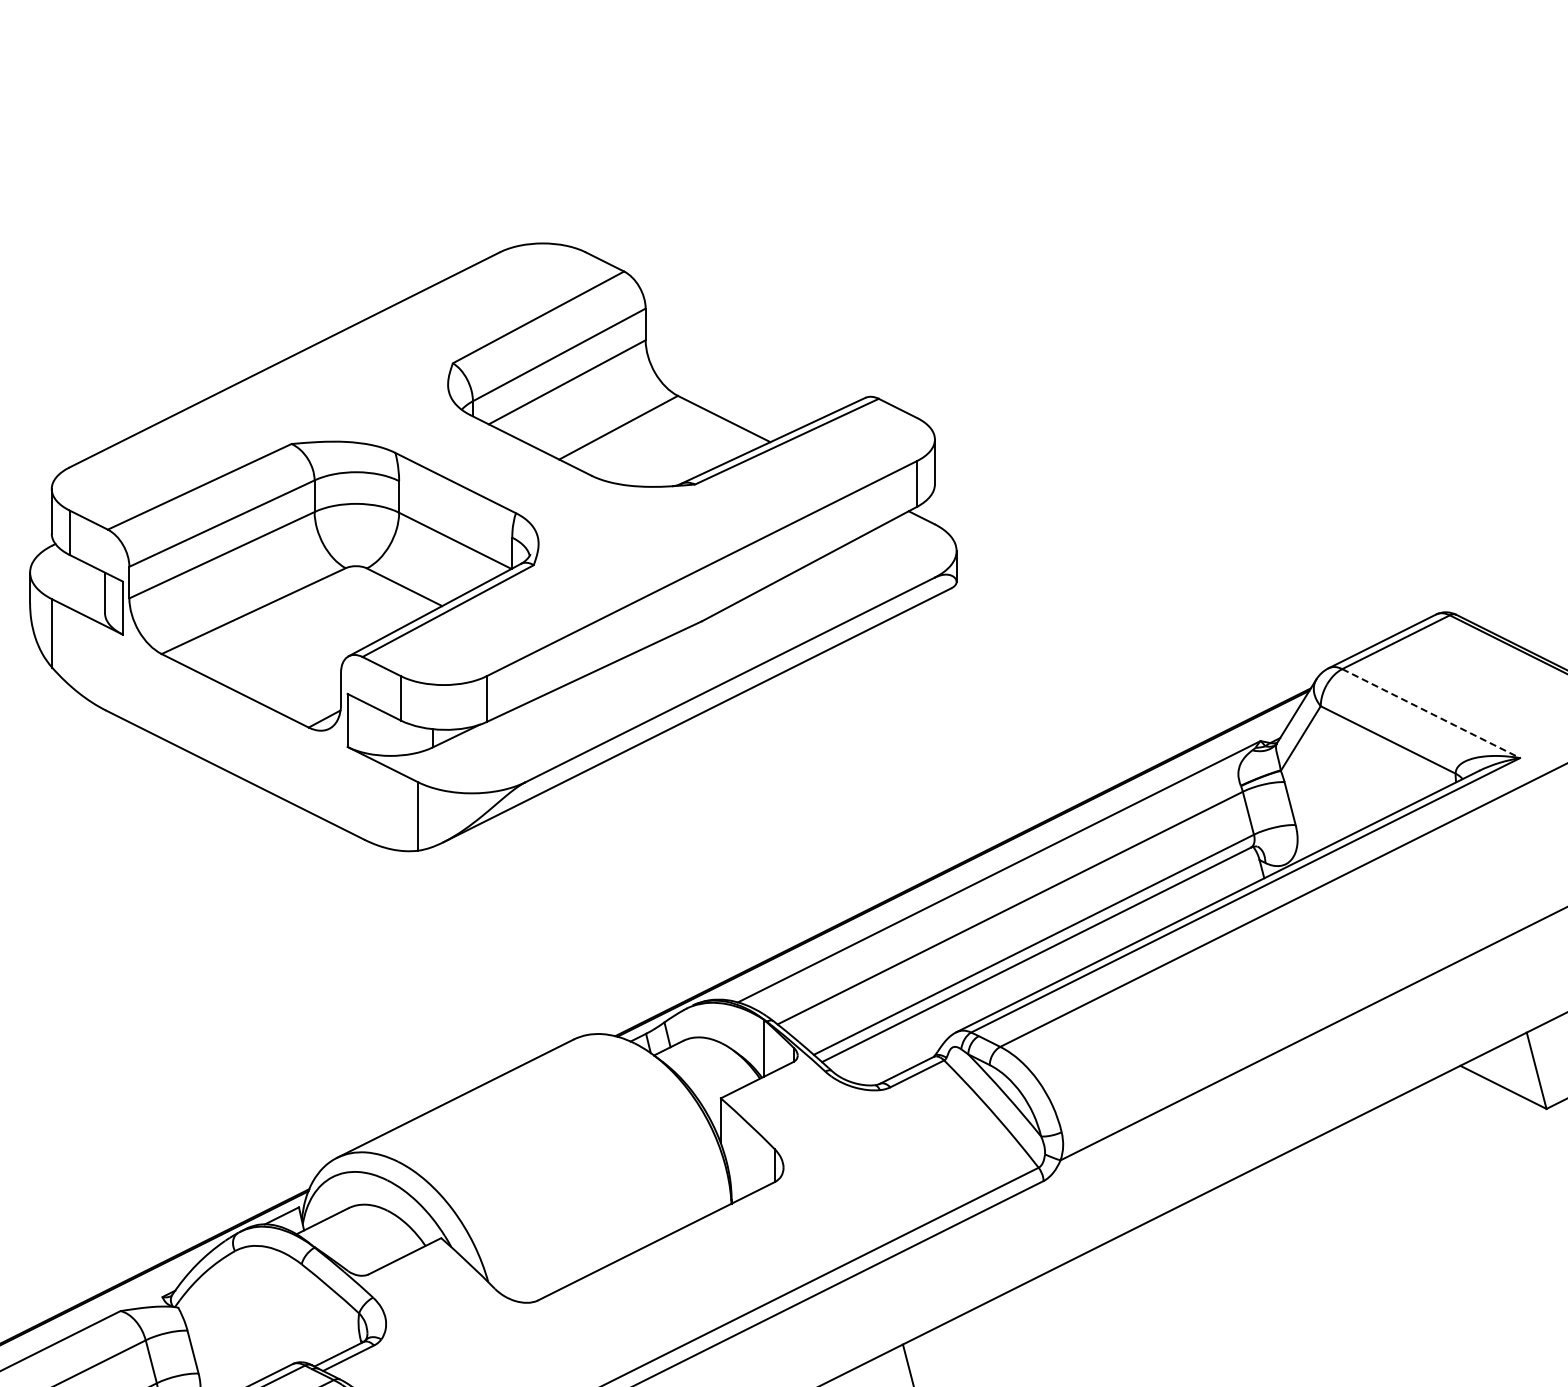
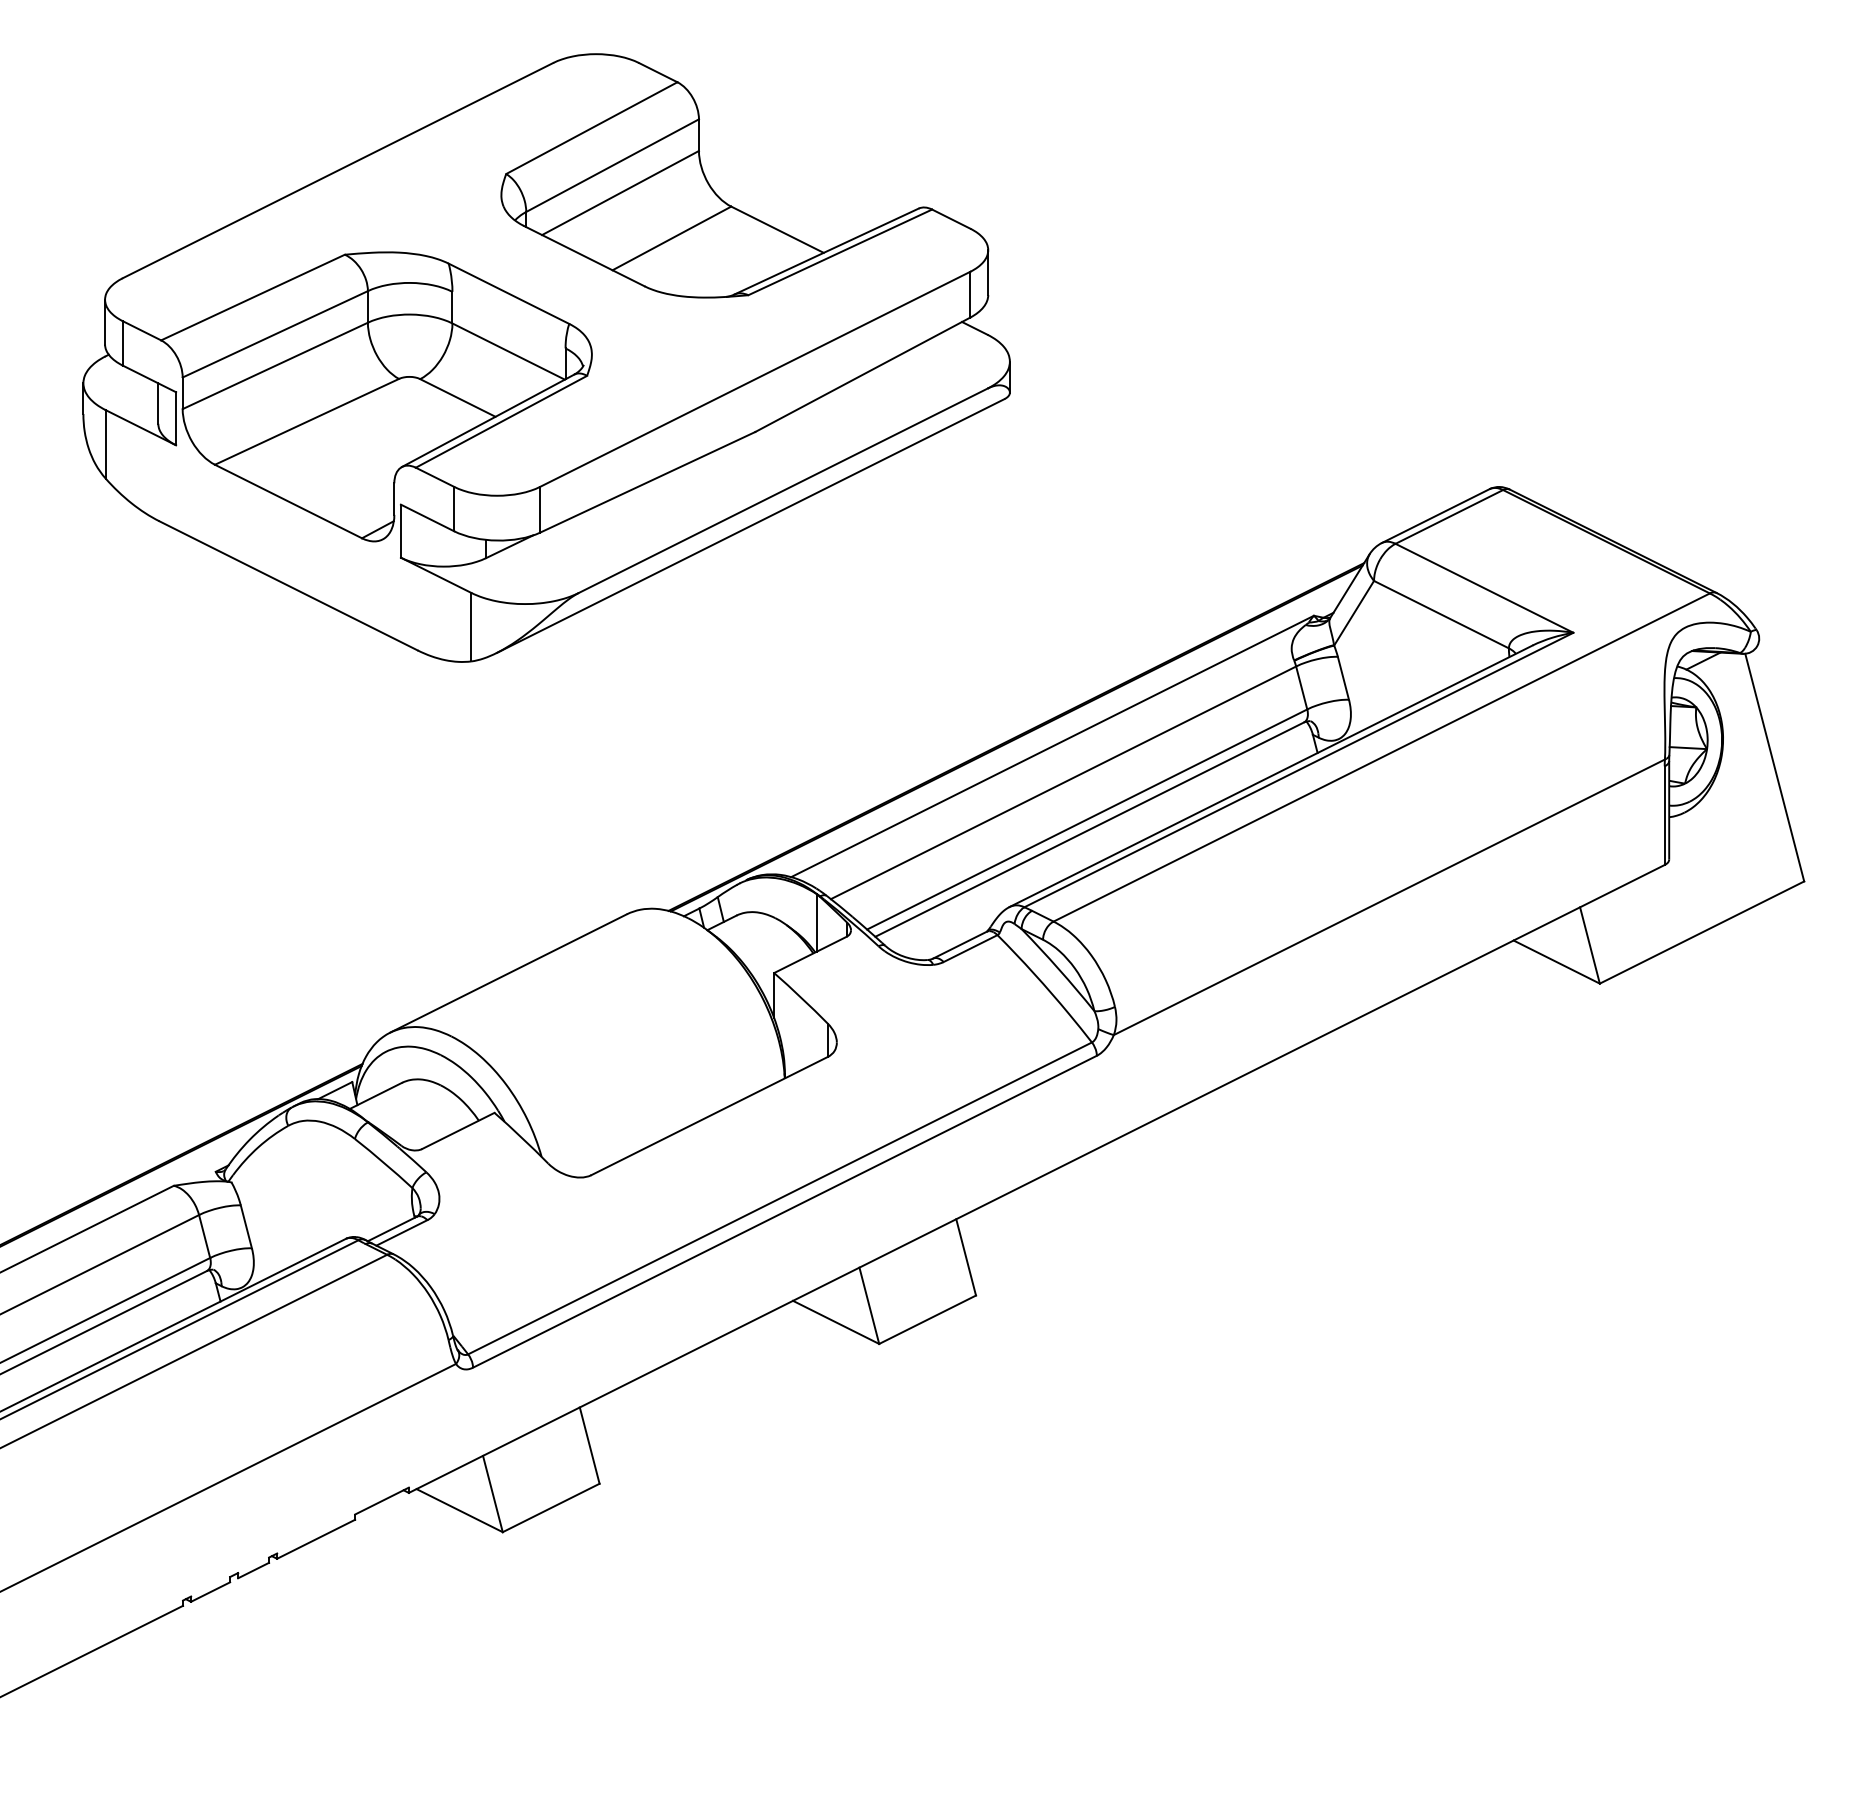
part: (493, 546) -> (546, 357), moved
line: (1431, 713) -> (1484, 588), dashed -> solid

